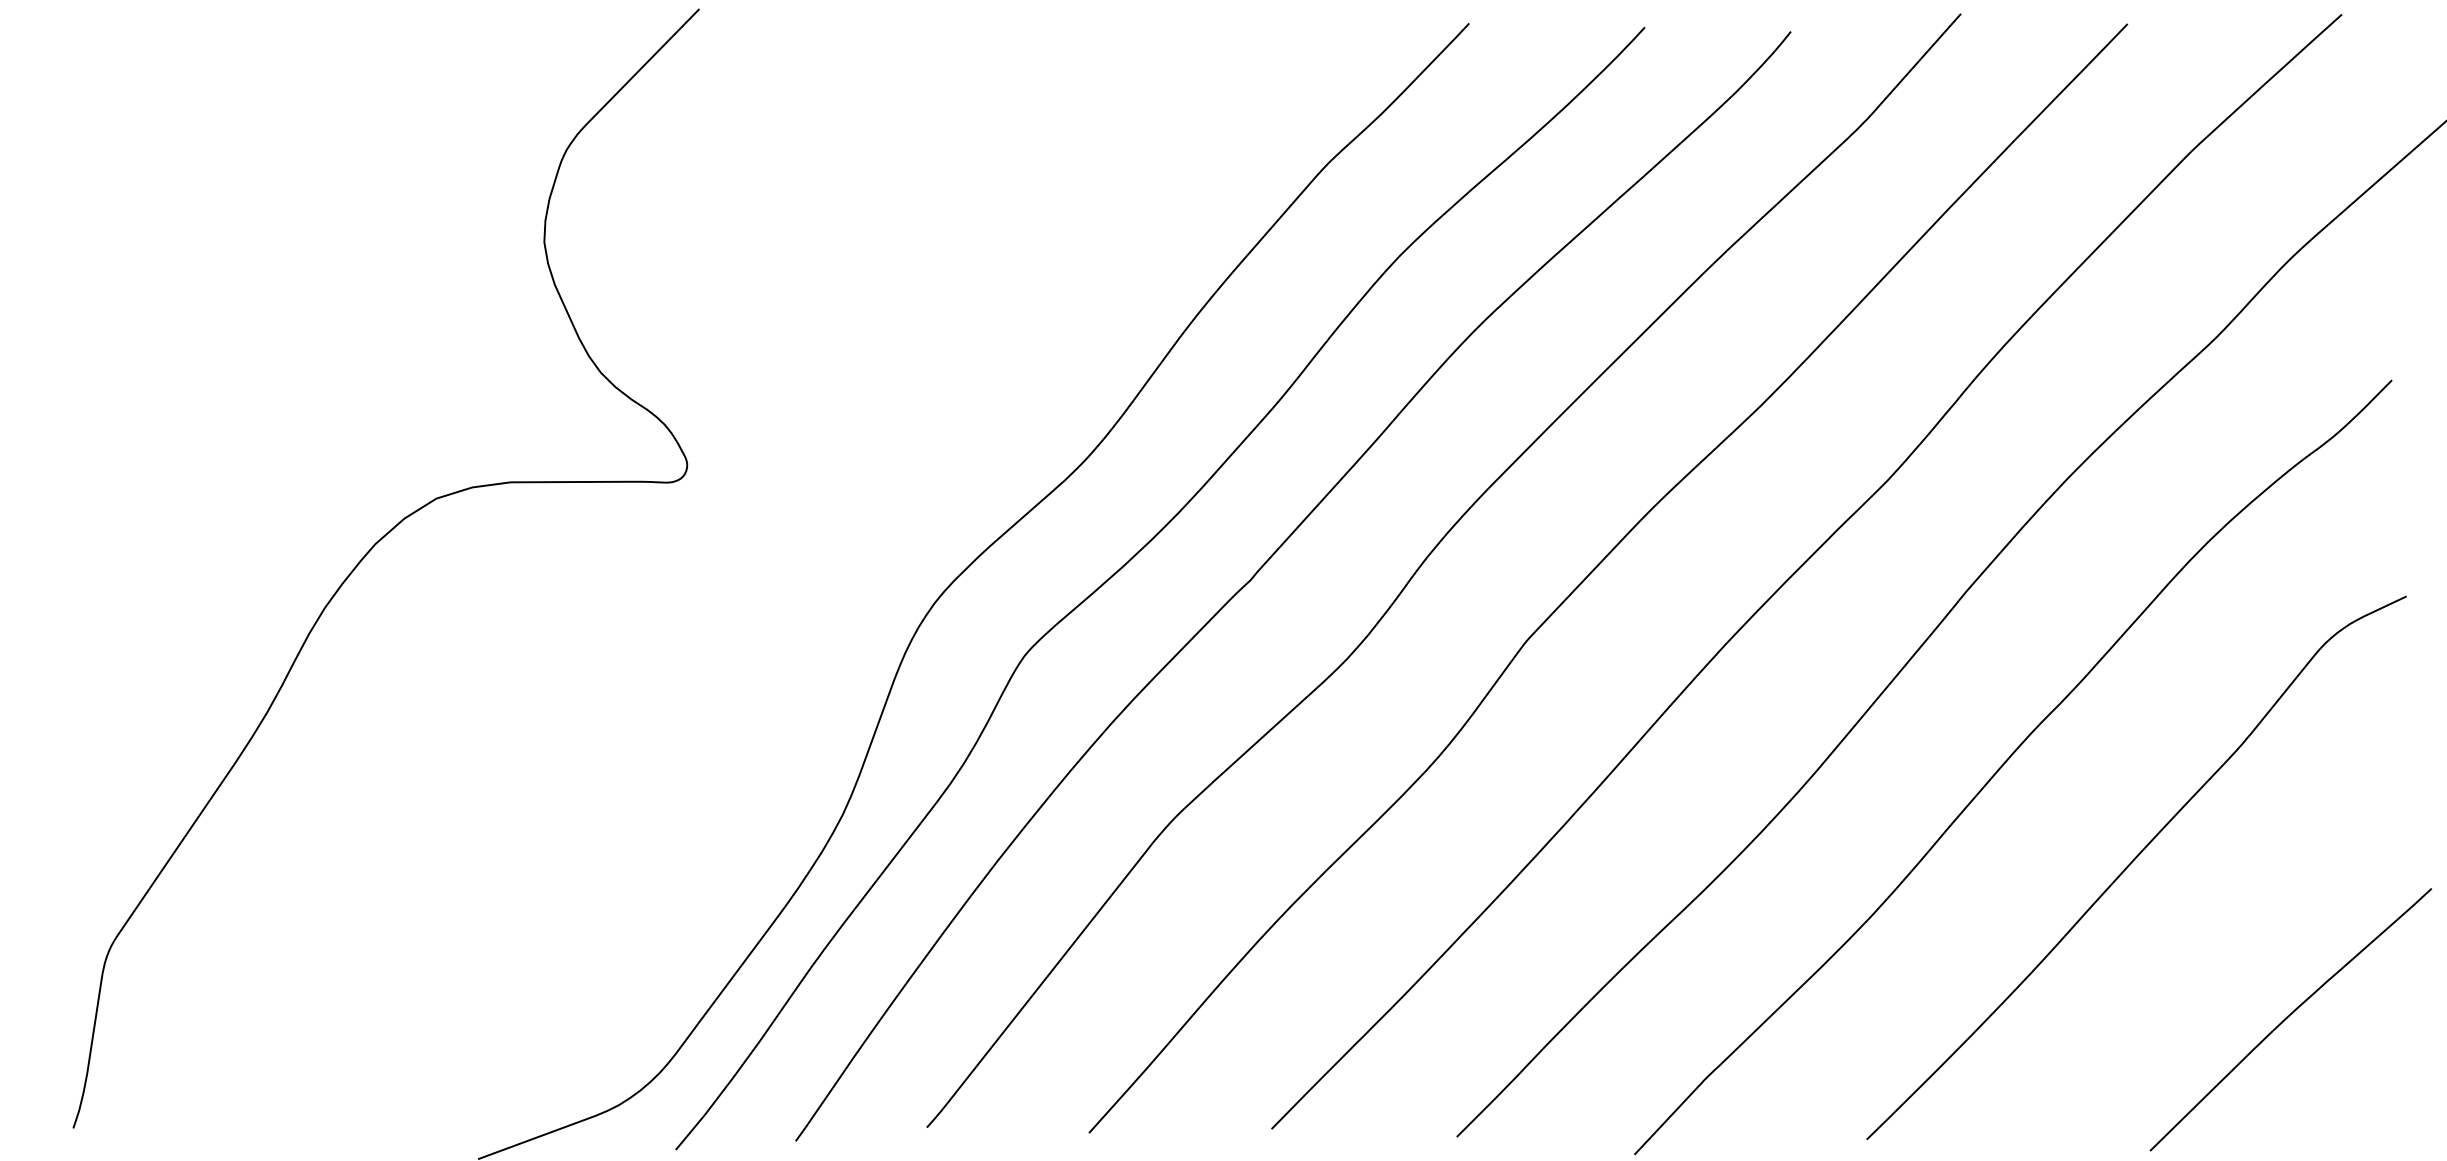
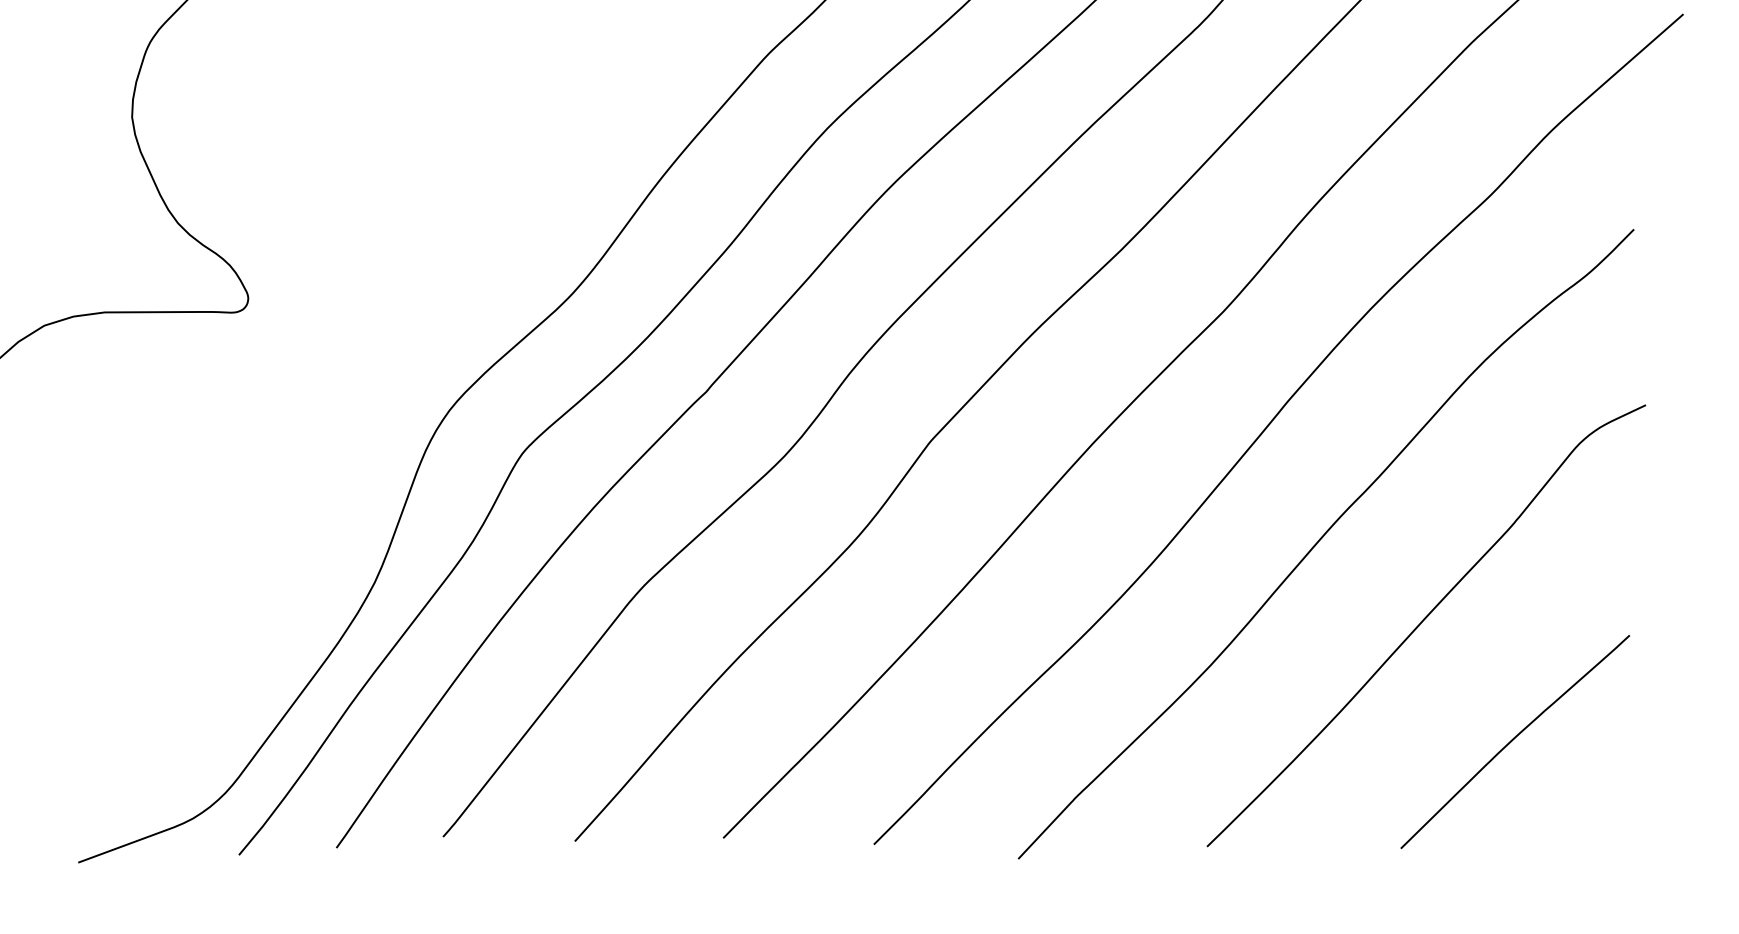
curve: (2288, 1017) -> (1513, 740), moved

